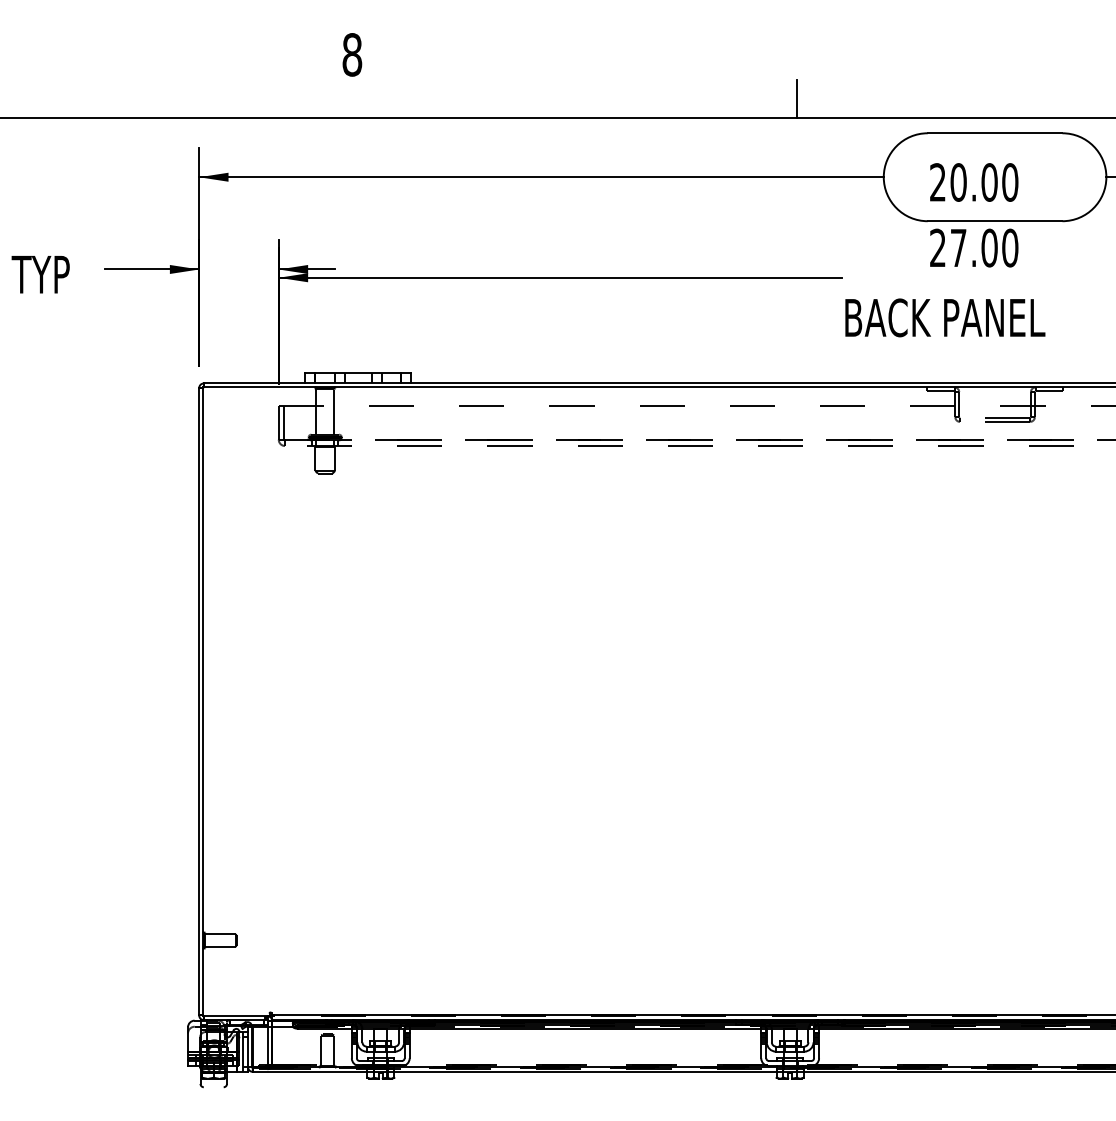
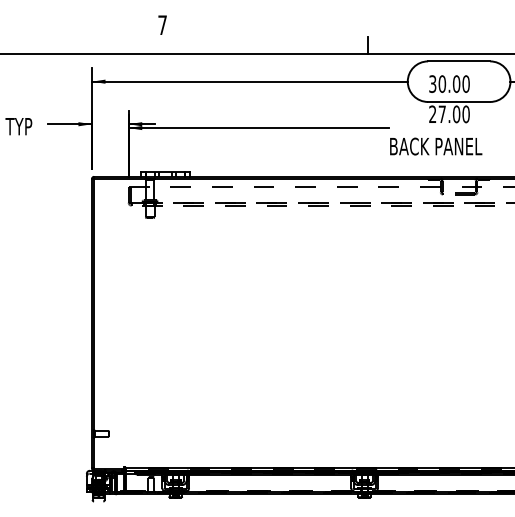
text: (352, 55) -> (162, 25), 8 -> 7
text: (937, 181) -> (432, 83), 20.00 -> 30.00

